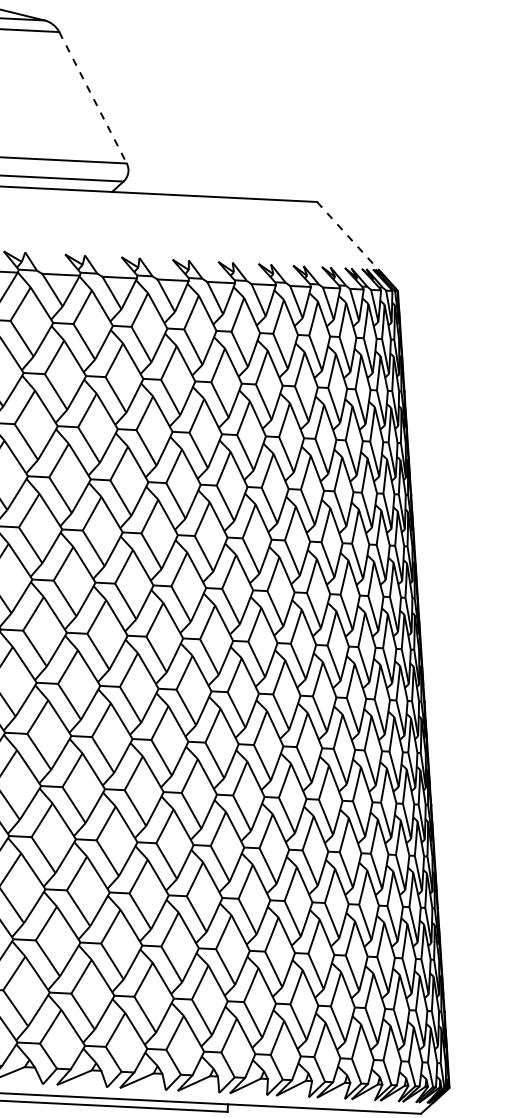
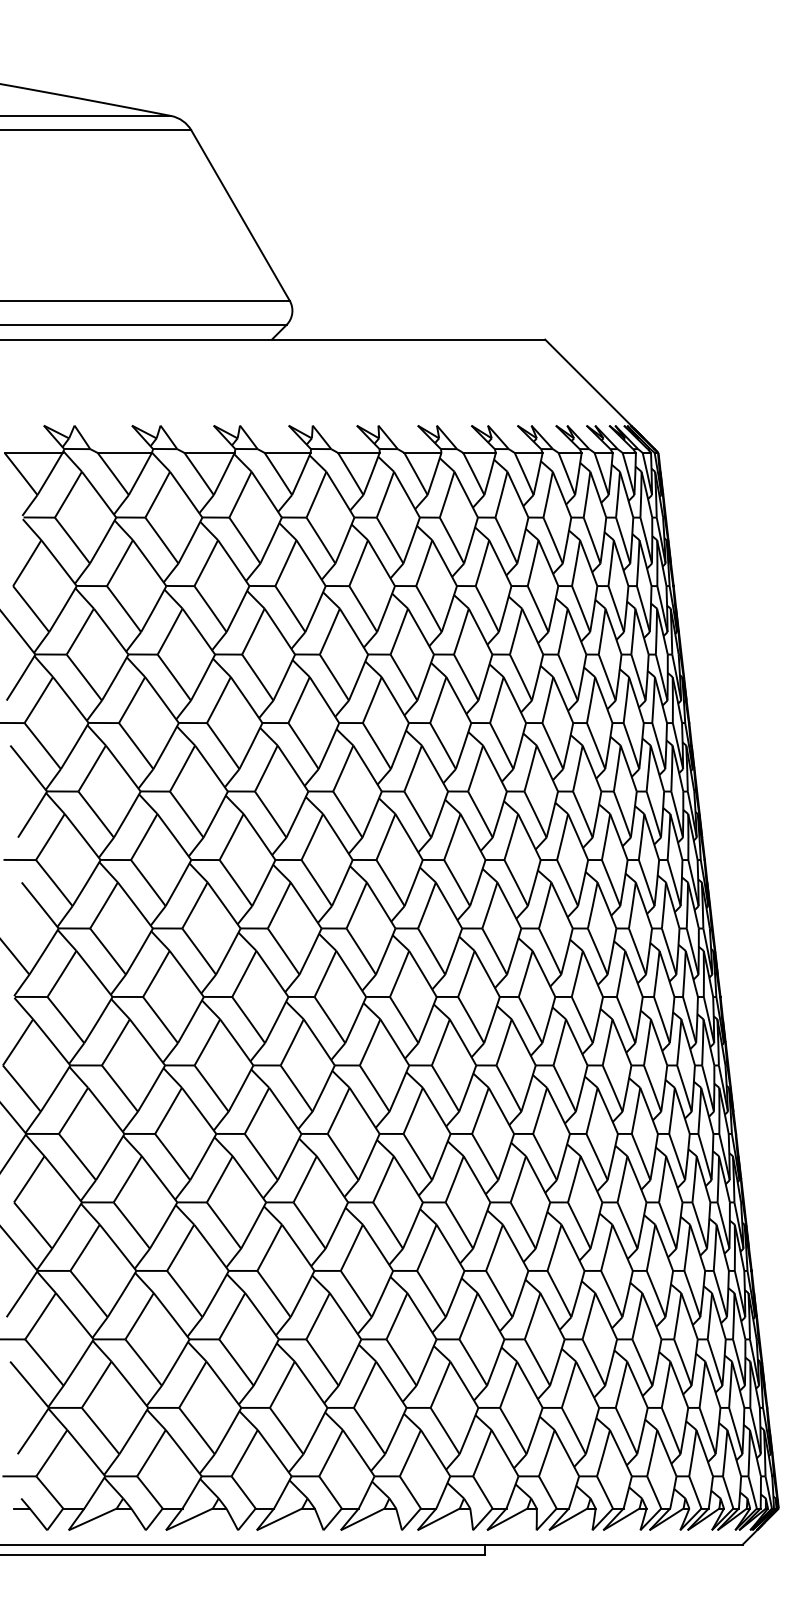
line: (92, 98) -> (240, 216), dashed -> solid
line: (348, 236) -> (588, 383), dashed -> solid

